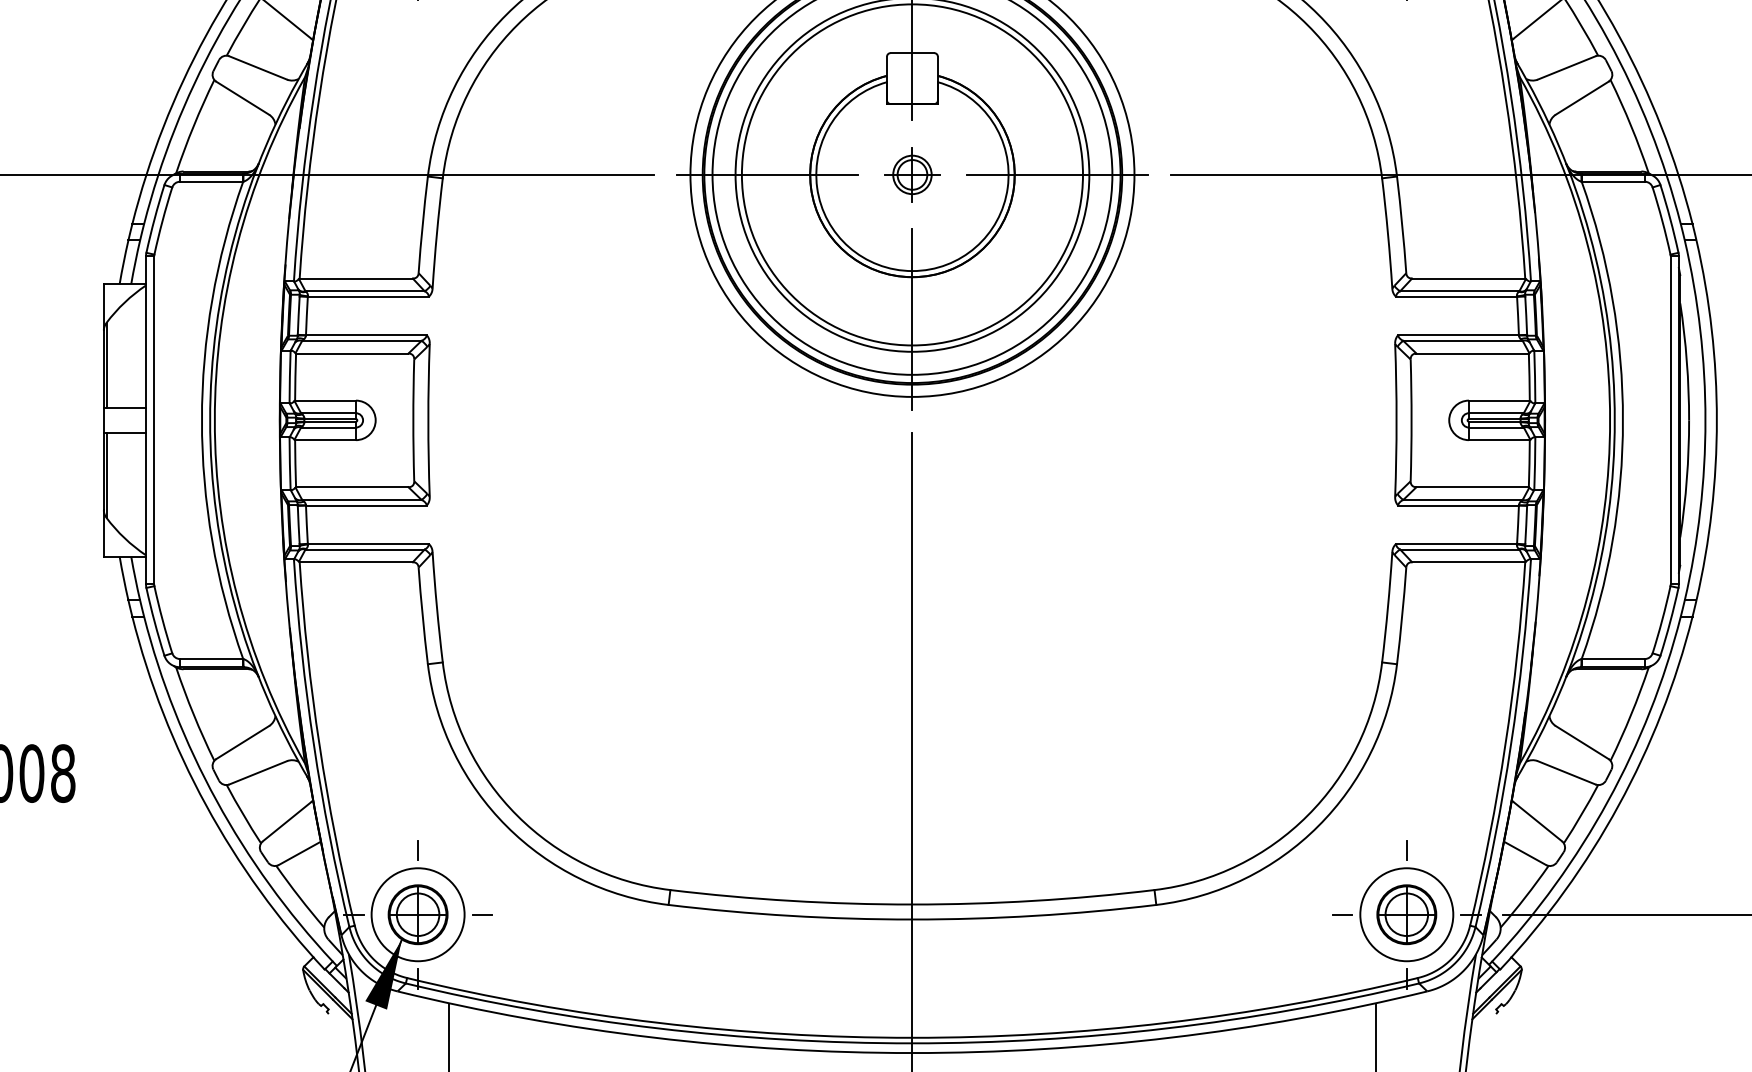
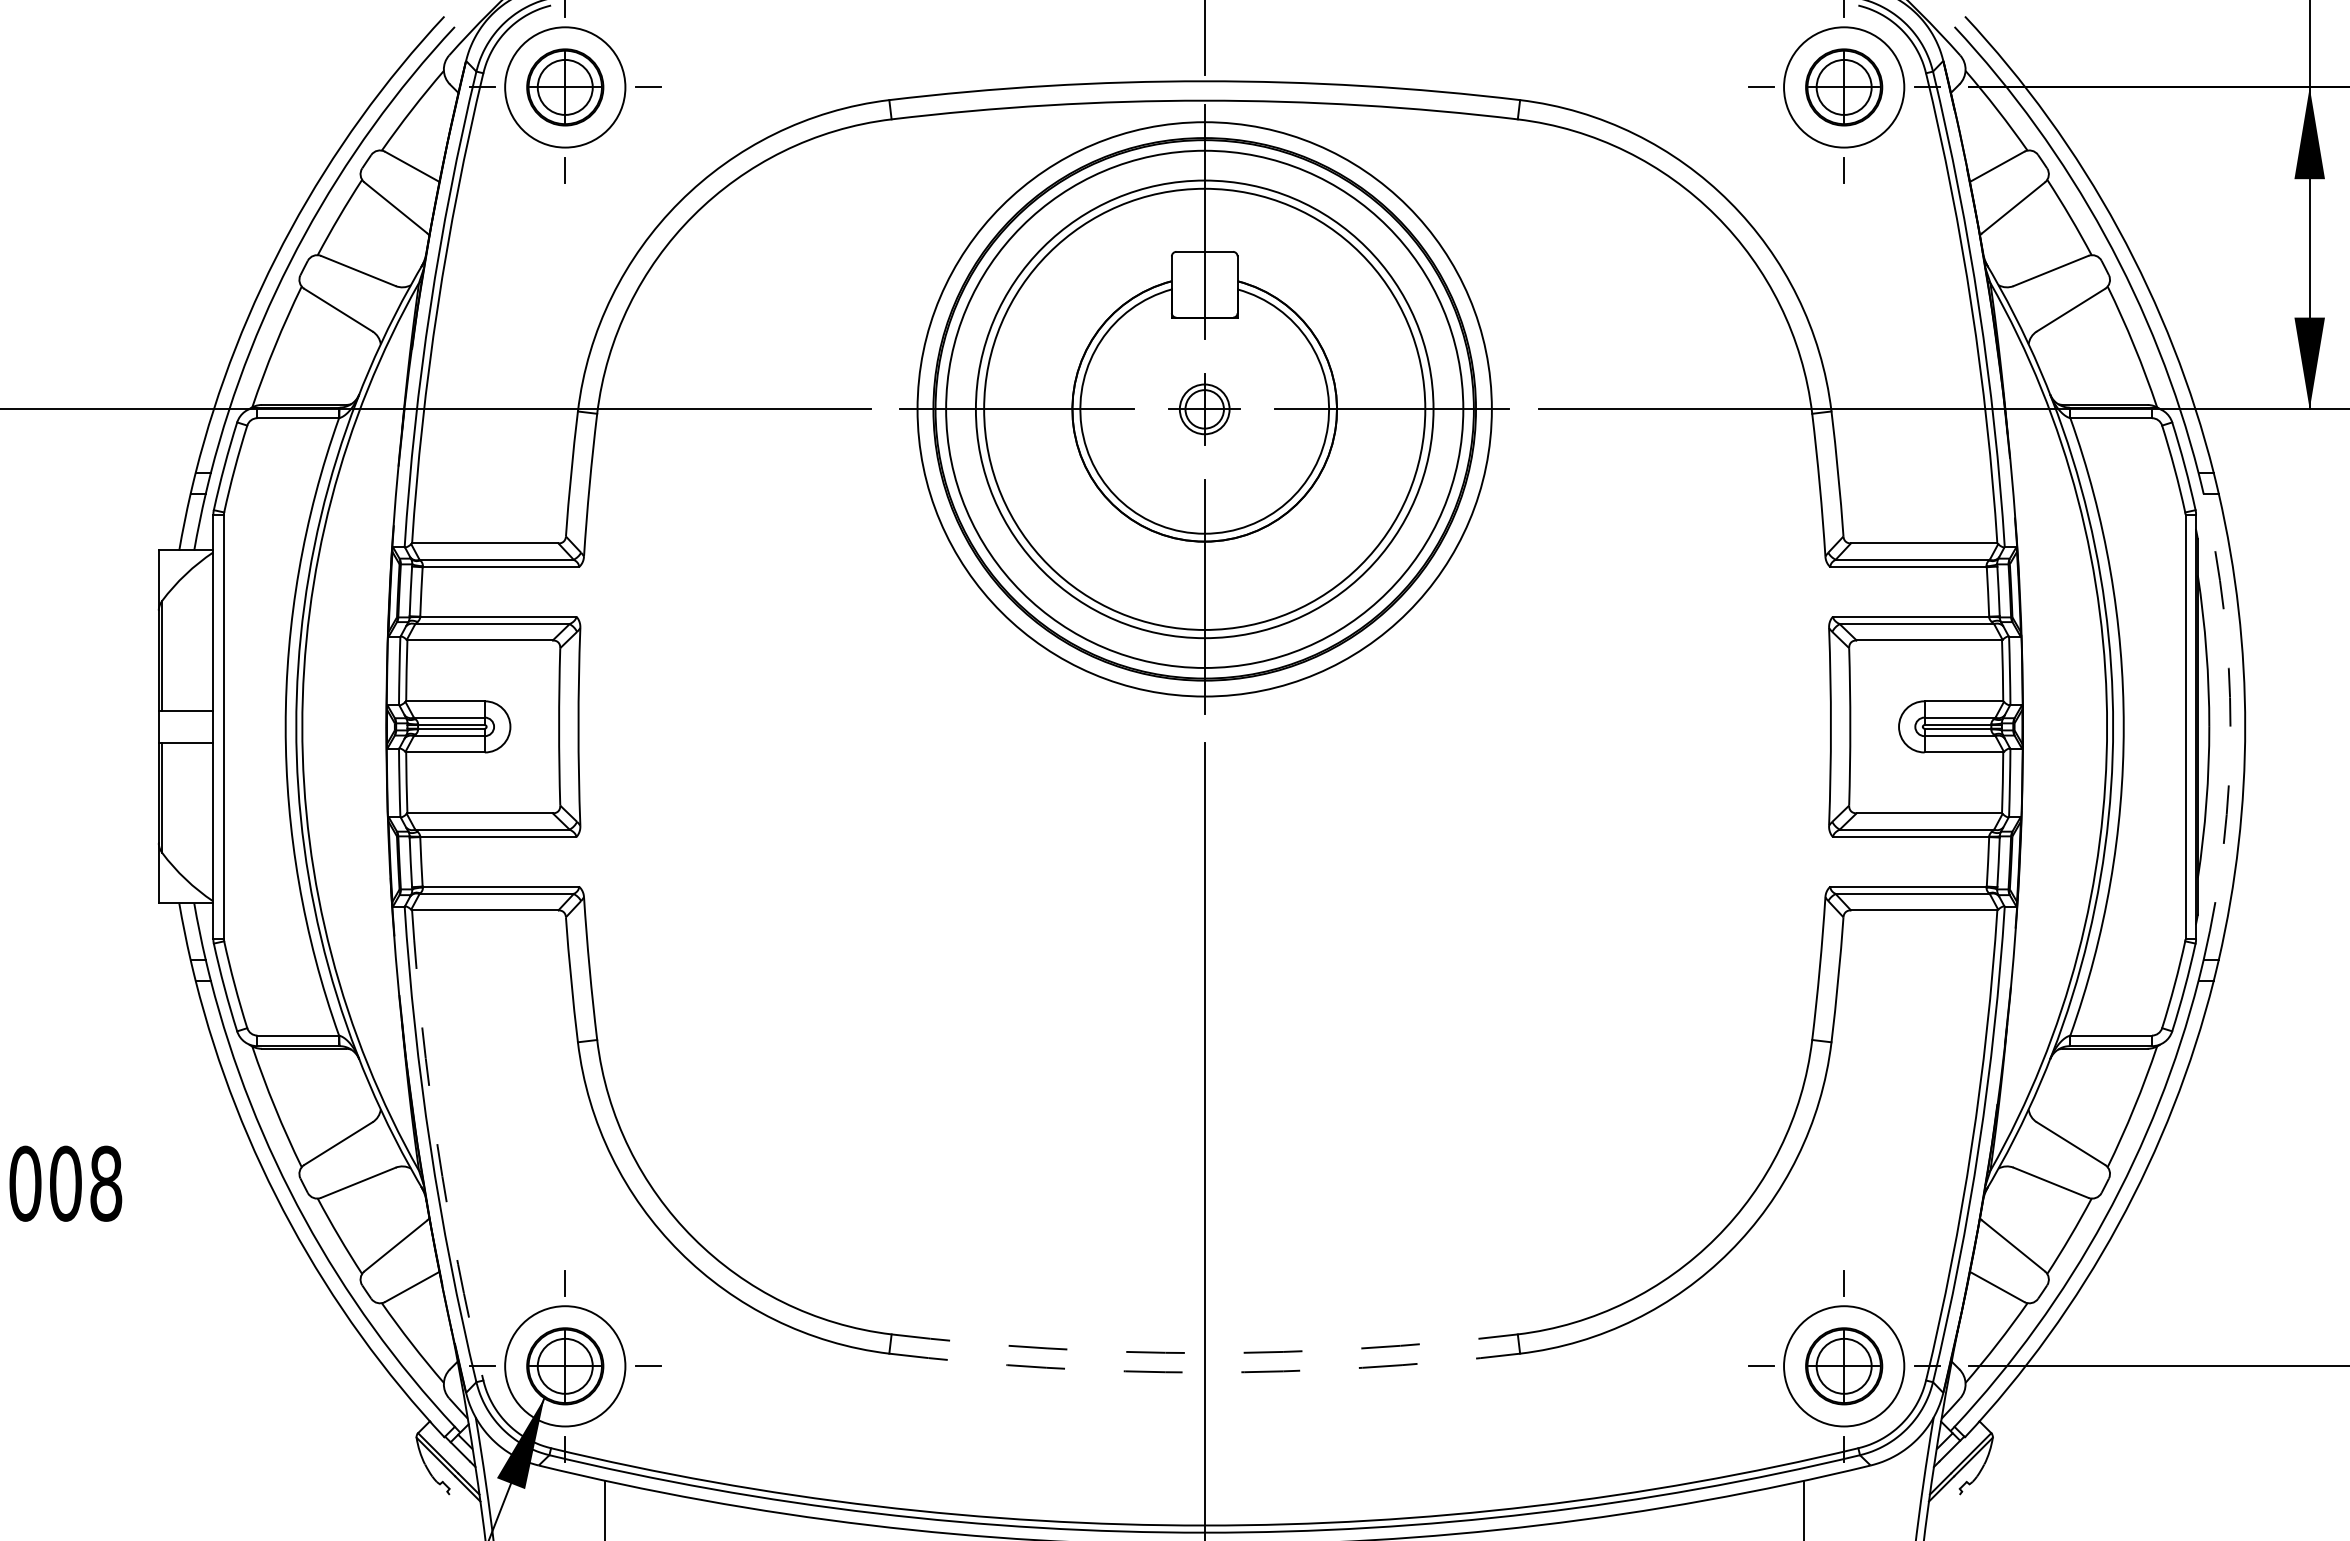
arc: (1705, 420) -> (2230, 726), solid -> dashed
arc: (319, 744) -> (437, 1146), solid -> dashed
arc: (912, 904) -> (1204, 1353), solid -> dashed
arc: (912, 919) -> (1204, 1372), solid -> dashed

